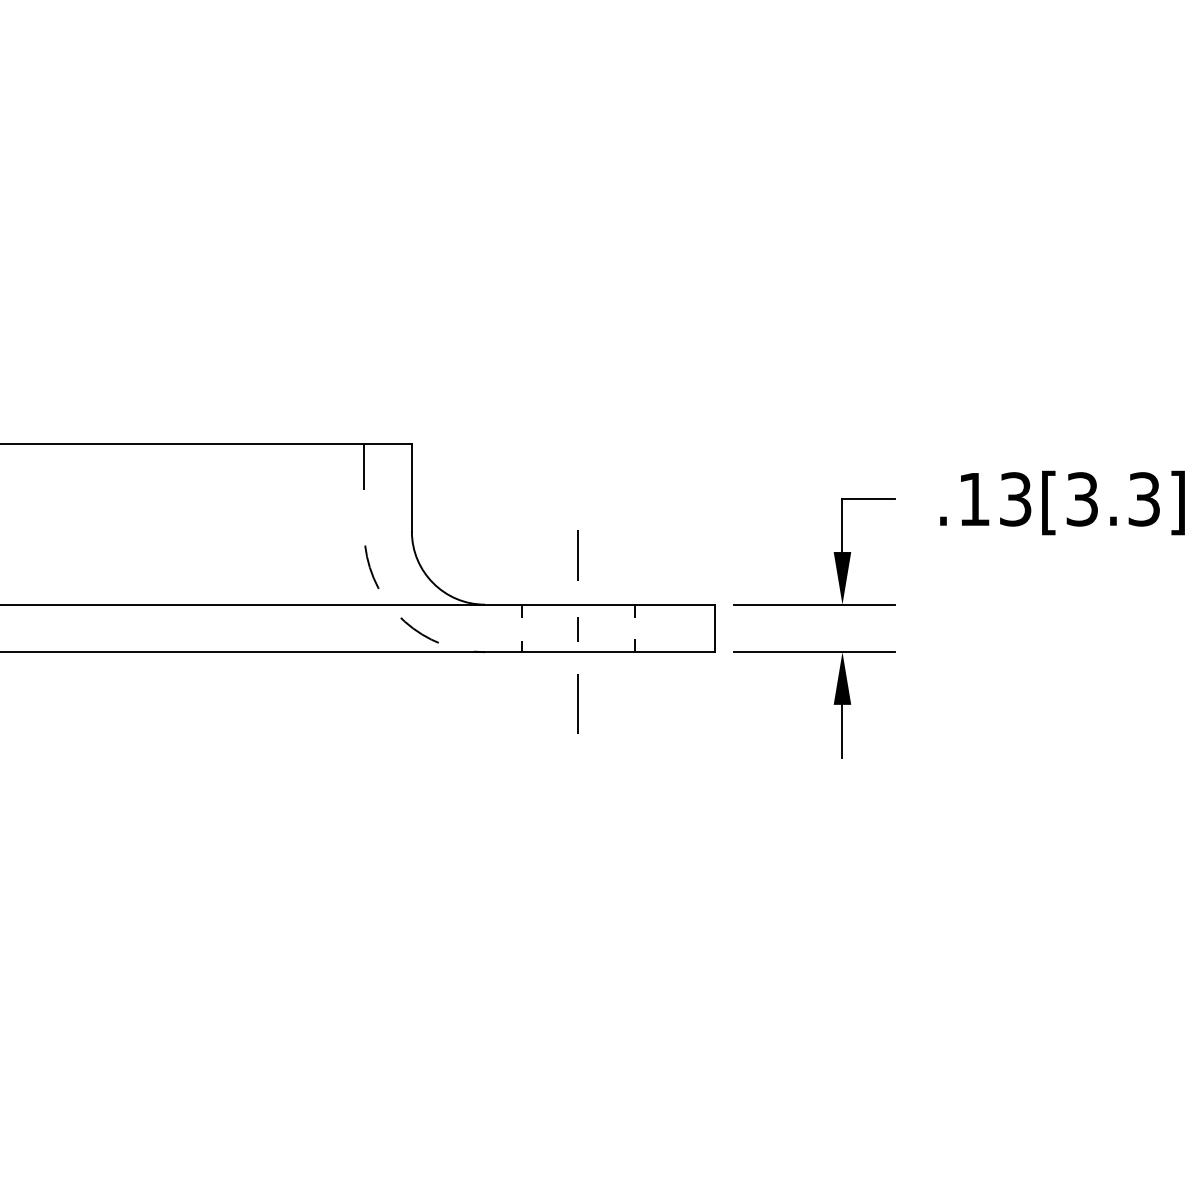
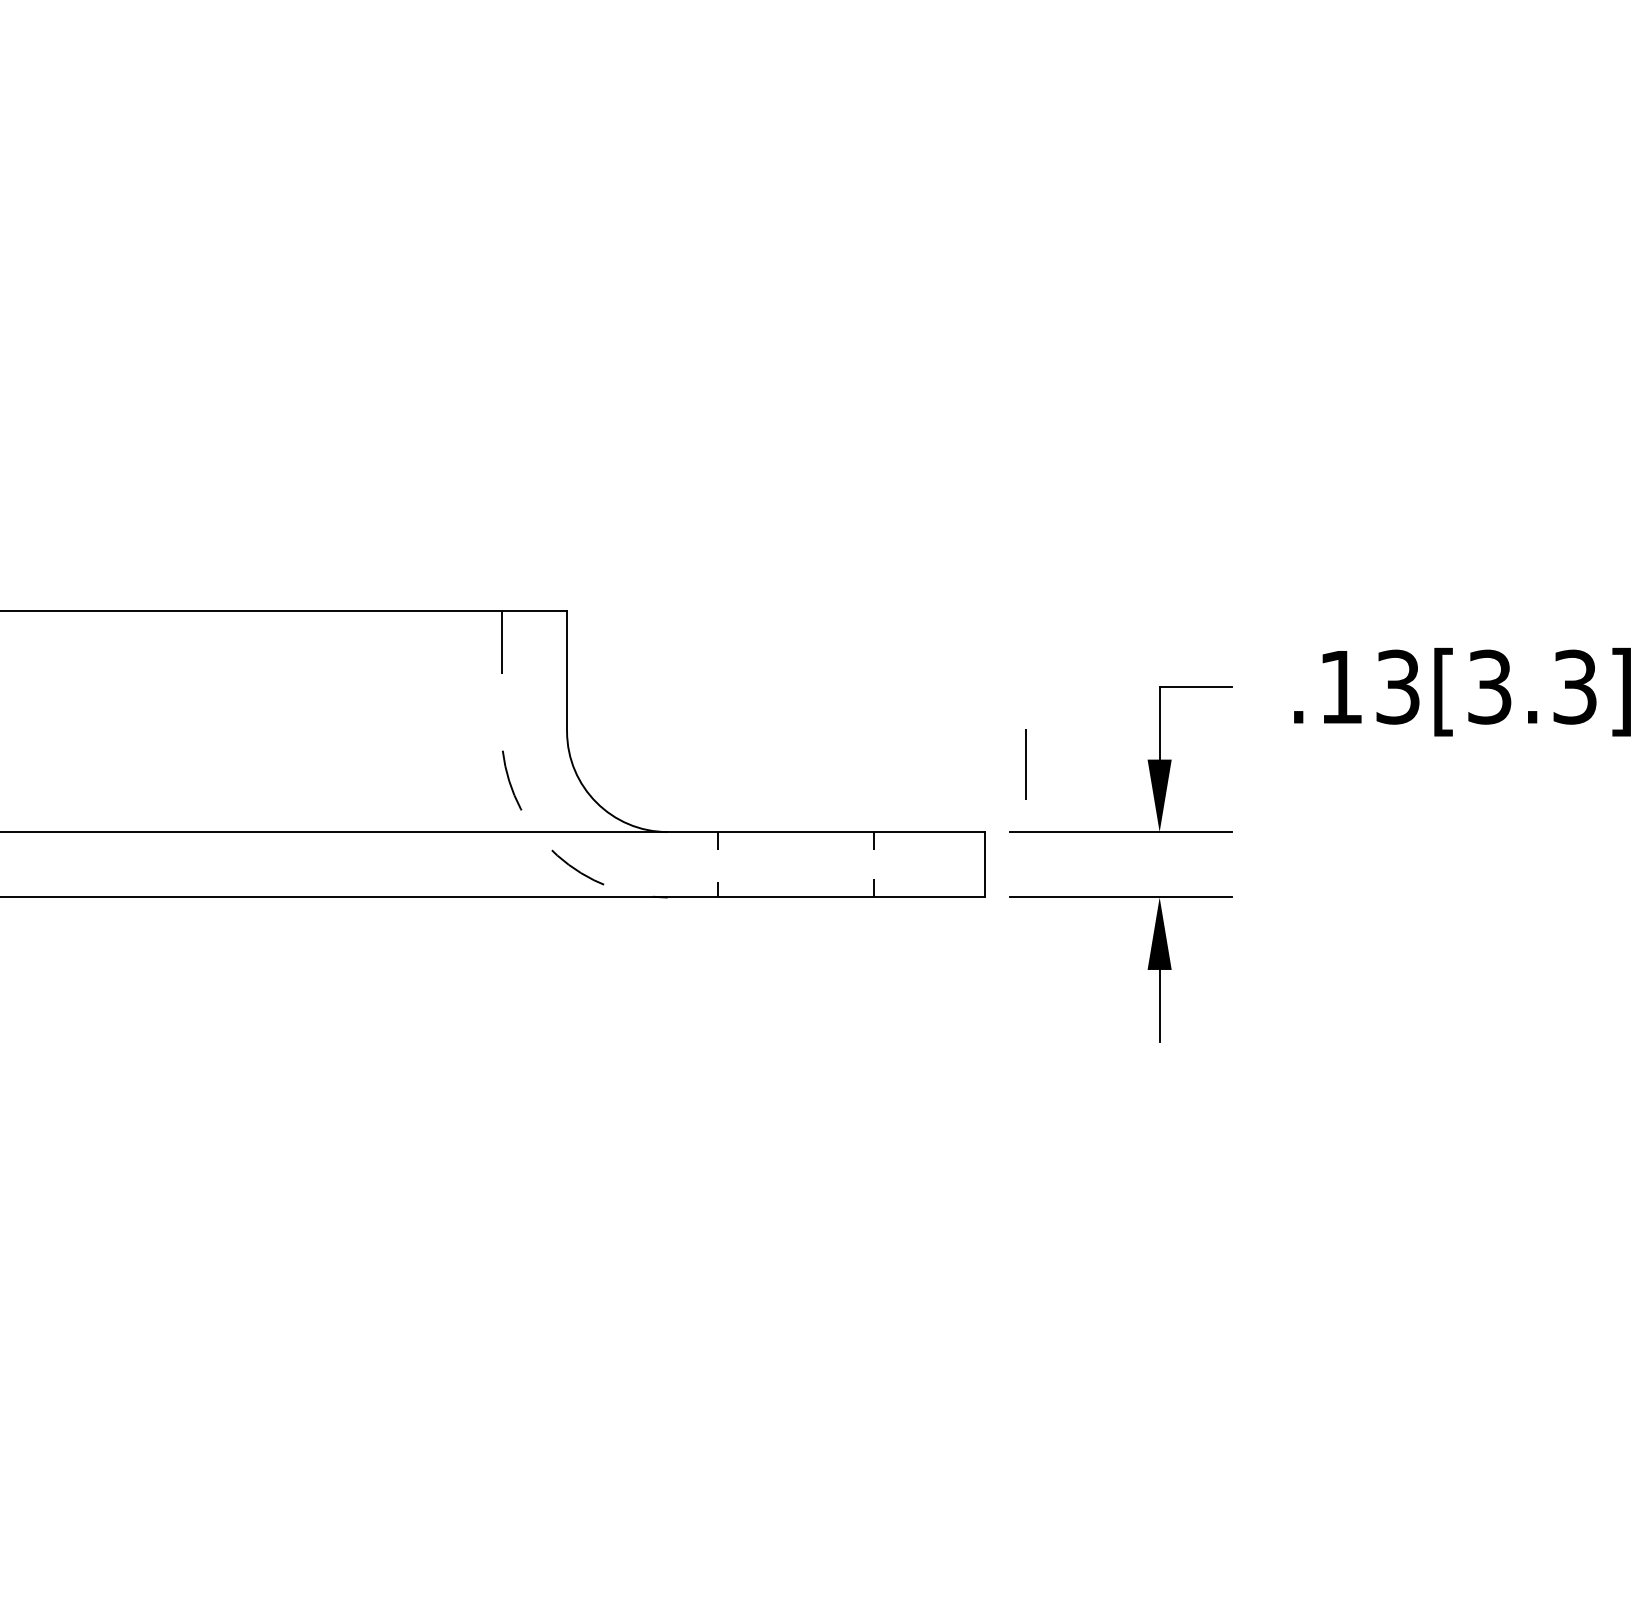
line: (577, 555) -> (1025, 764), moved
line: (577, 628) -> (795, 865), removed
line: (578, 703) -> (796, 968), removed

